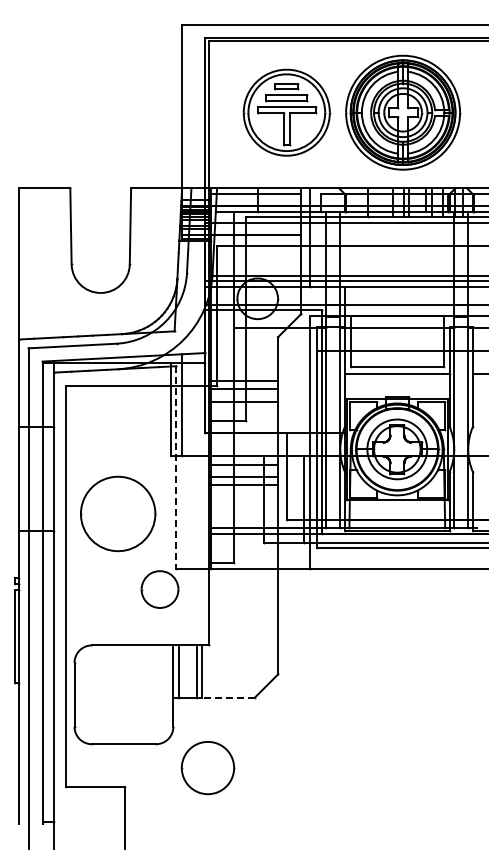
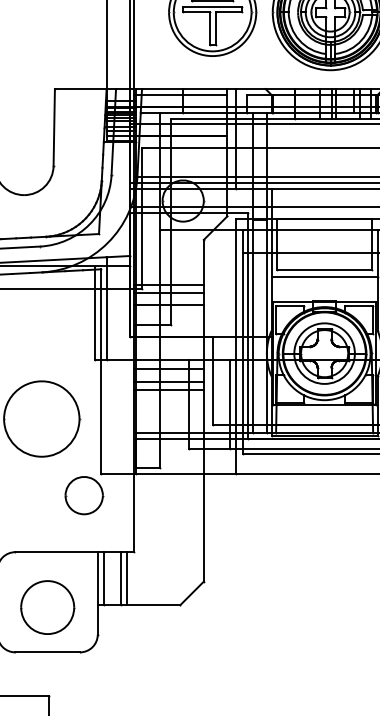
line: (176, 467) -> (100, 371), dashed -> solid
line: (228, 697) -> (153, 604), dashed -> solid
part: (207, 768) -> (47, 608), moved

